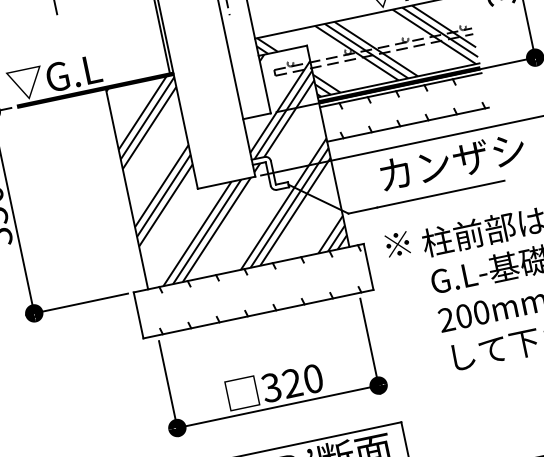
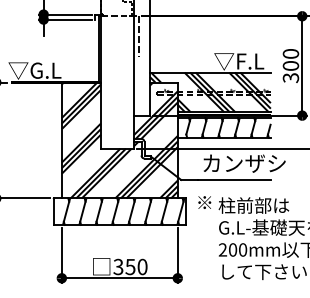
hatch: (411, 105) -> (228, 127), added
hatch: (251, 291) -> (118, 211), added
text: (292, 382) -> (130, 266), 320 -> 350

